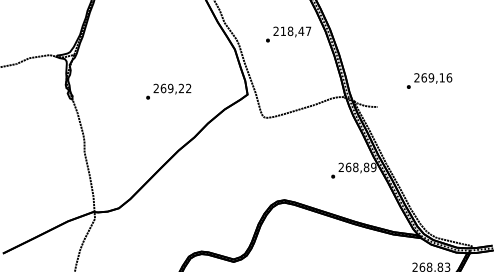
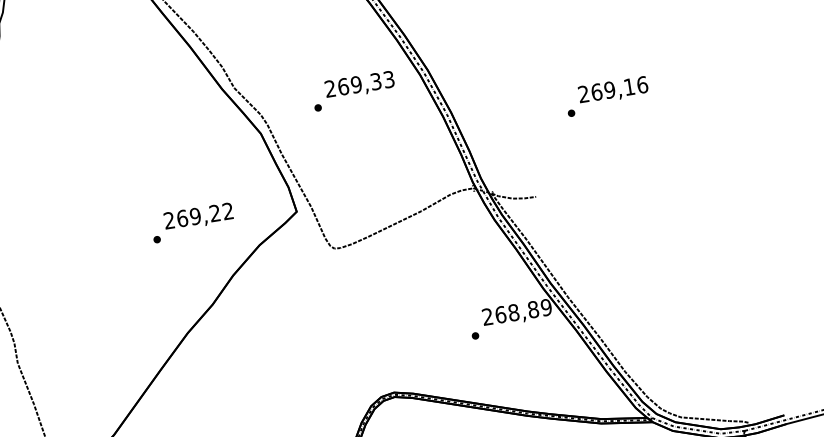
text: (295, 31) -> (365, 83), 218,47 -> 269,33
text: (429, 80) -> (607, 95), moved
text: (168, 91) -> (192, 222), moved

